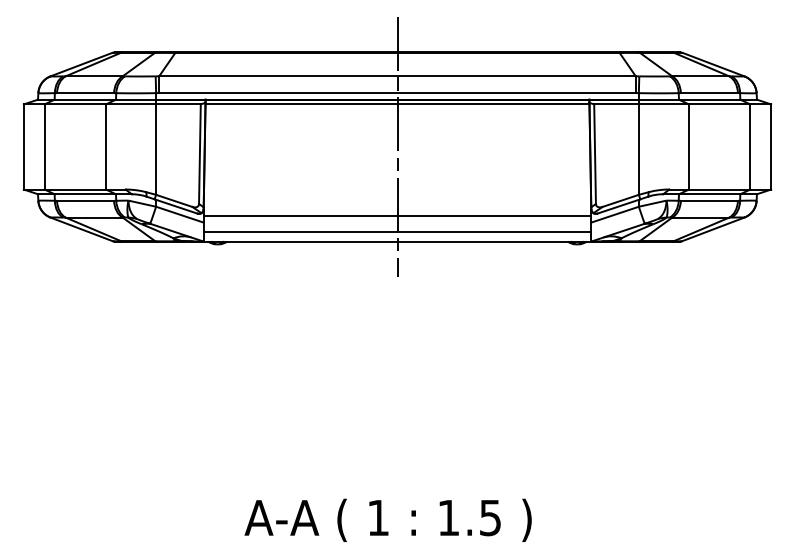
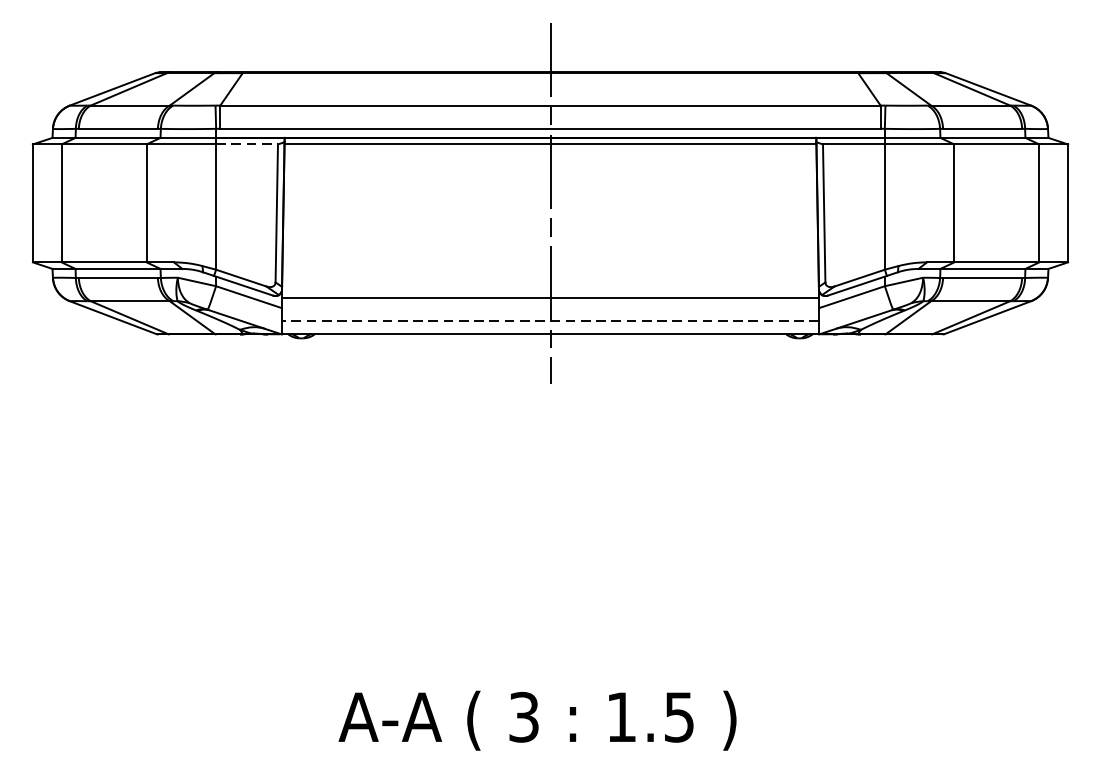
line: (178, 104) -> (247, 144), solid -> dashed
line: (397, 232) -> (550, 321), solid -> dashed
text: (378, 517) -> (524, 716), 1 -> 3

